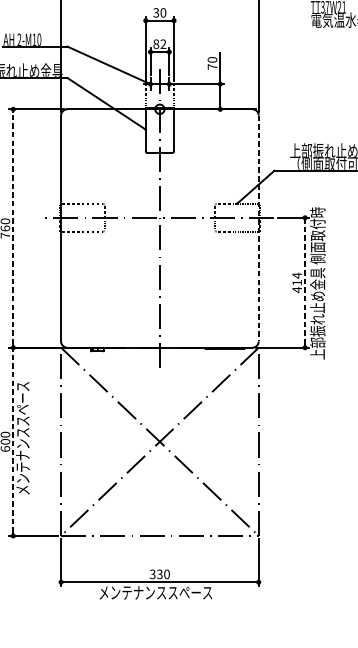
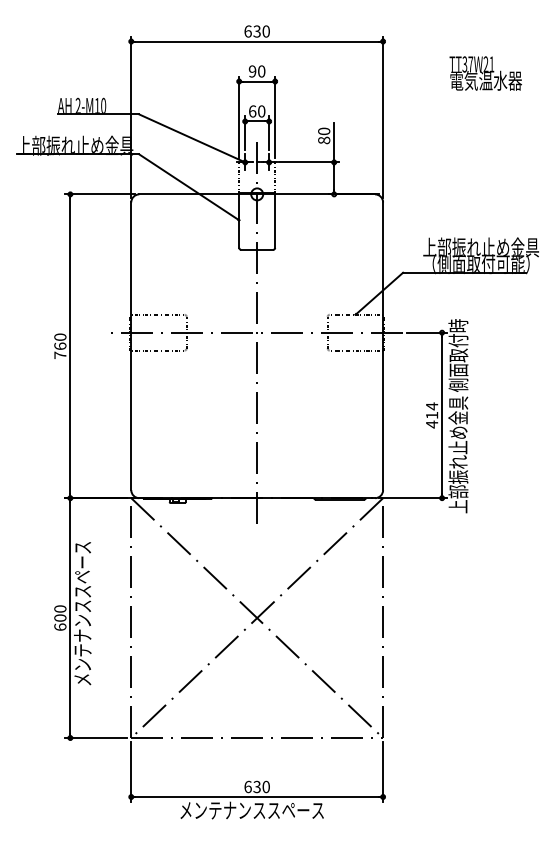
text: (156, 12) -> (252, 71), 30 -> 90
text: (160, 44) -> (257, 111), 82 -> 60
text: (212, 67) -> (324, 140), 70 -> 80
line: (13, 228) -> (70, 346), dashed -> solid
line: (259, 228) -> (383, 346), dashed -> solid
line: (305, 282) -> (442, 415), dashed -> solid
line: (13, 442) -> (70, 618), dashed -> solid
text: (152, 573) -> (247, 786), 330 -> 630

